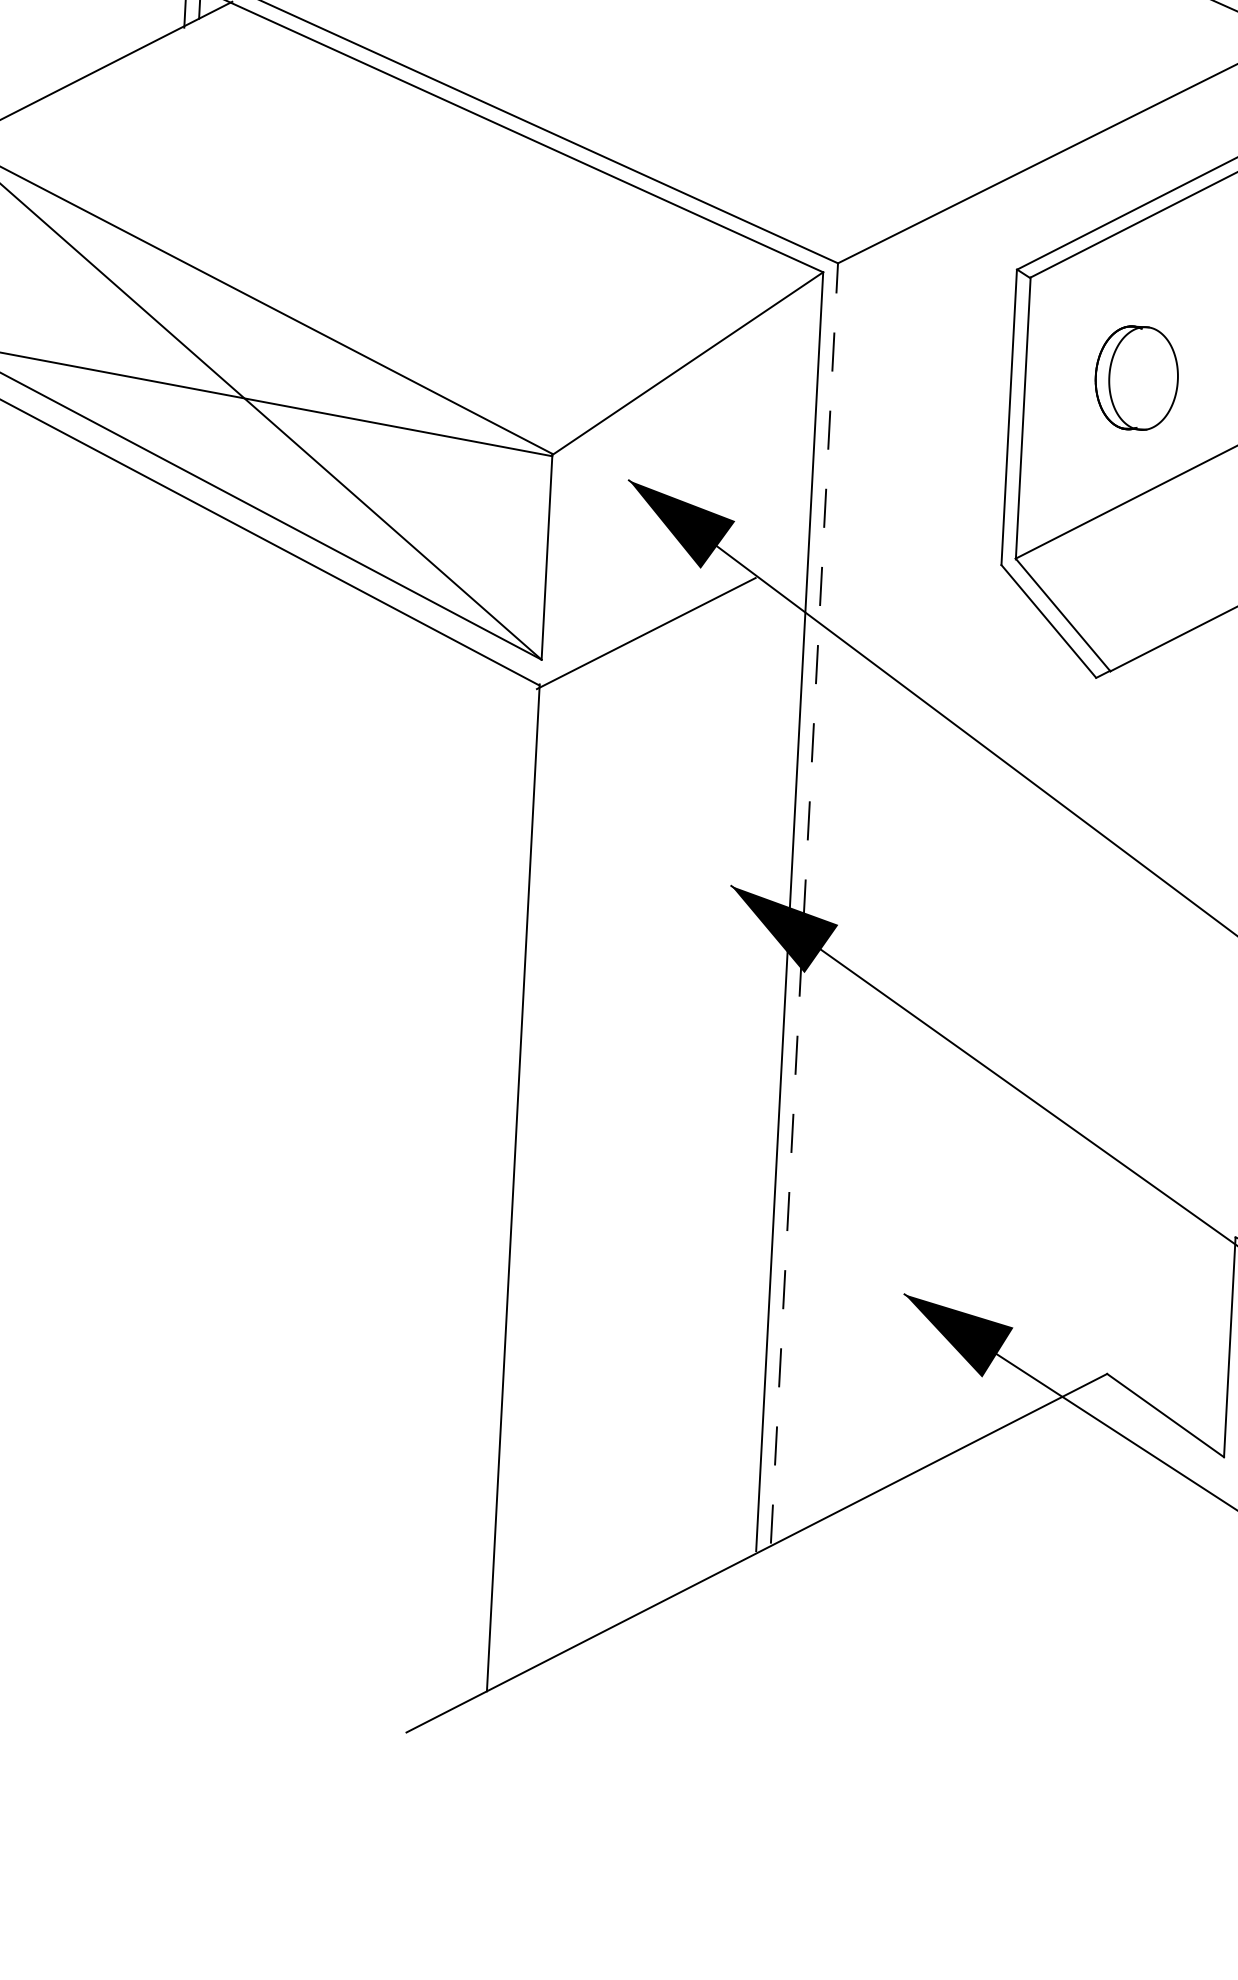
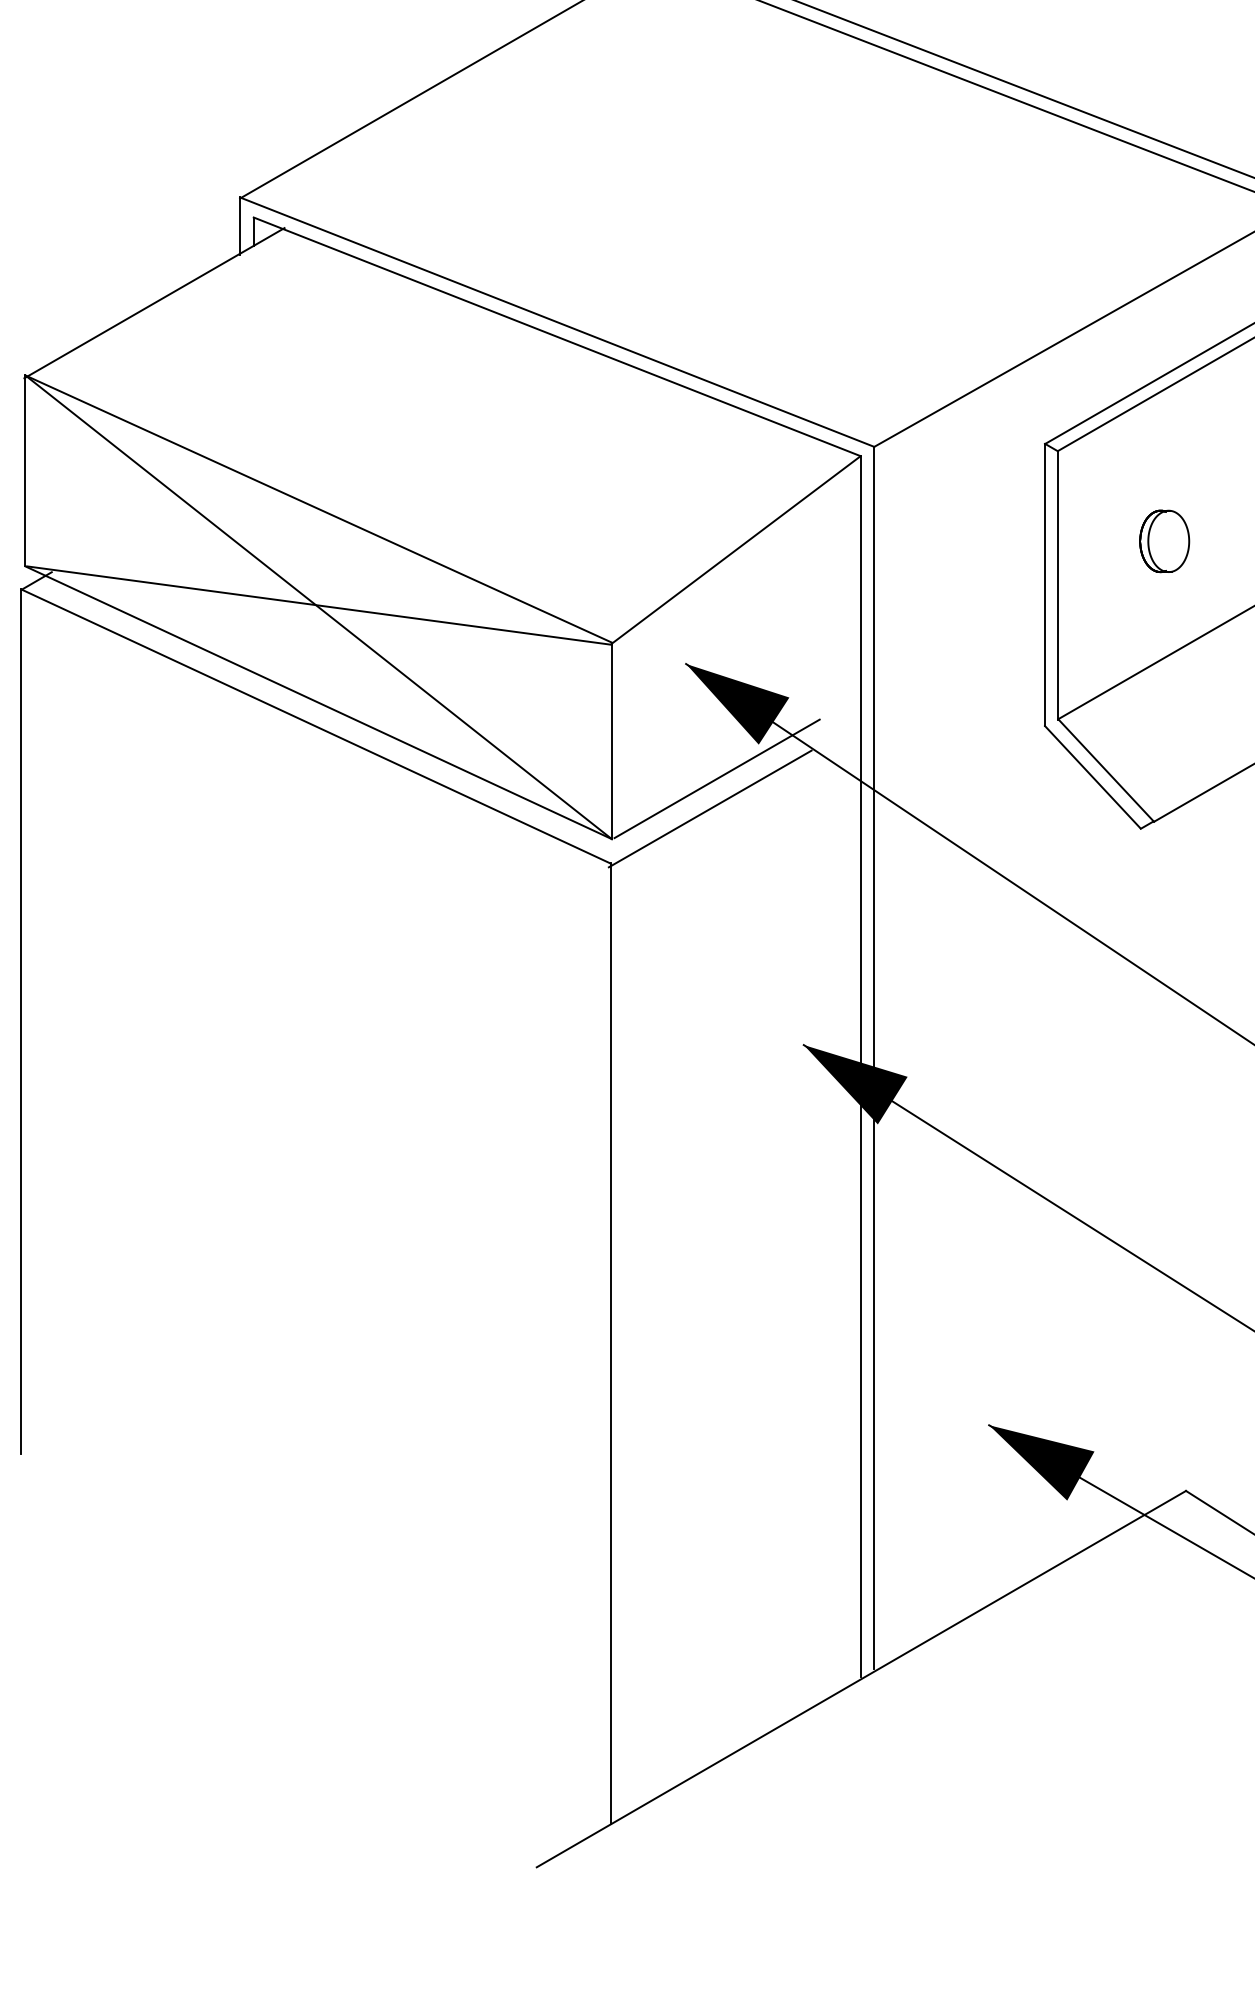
part: (1136, 378) -> (1164, 541), size x0.62
line: (654, 601) -> (716, 778), added
line: (804, 902) -> (874, 1057), dashed -> solid

